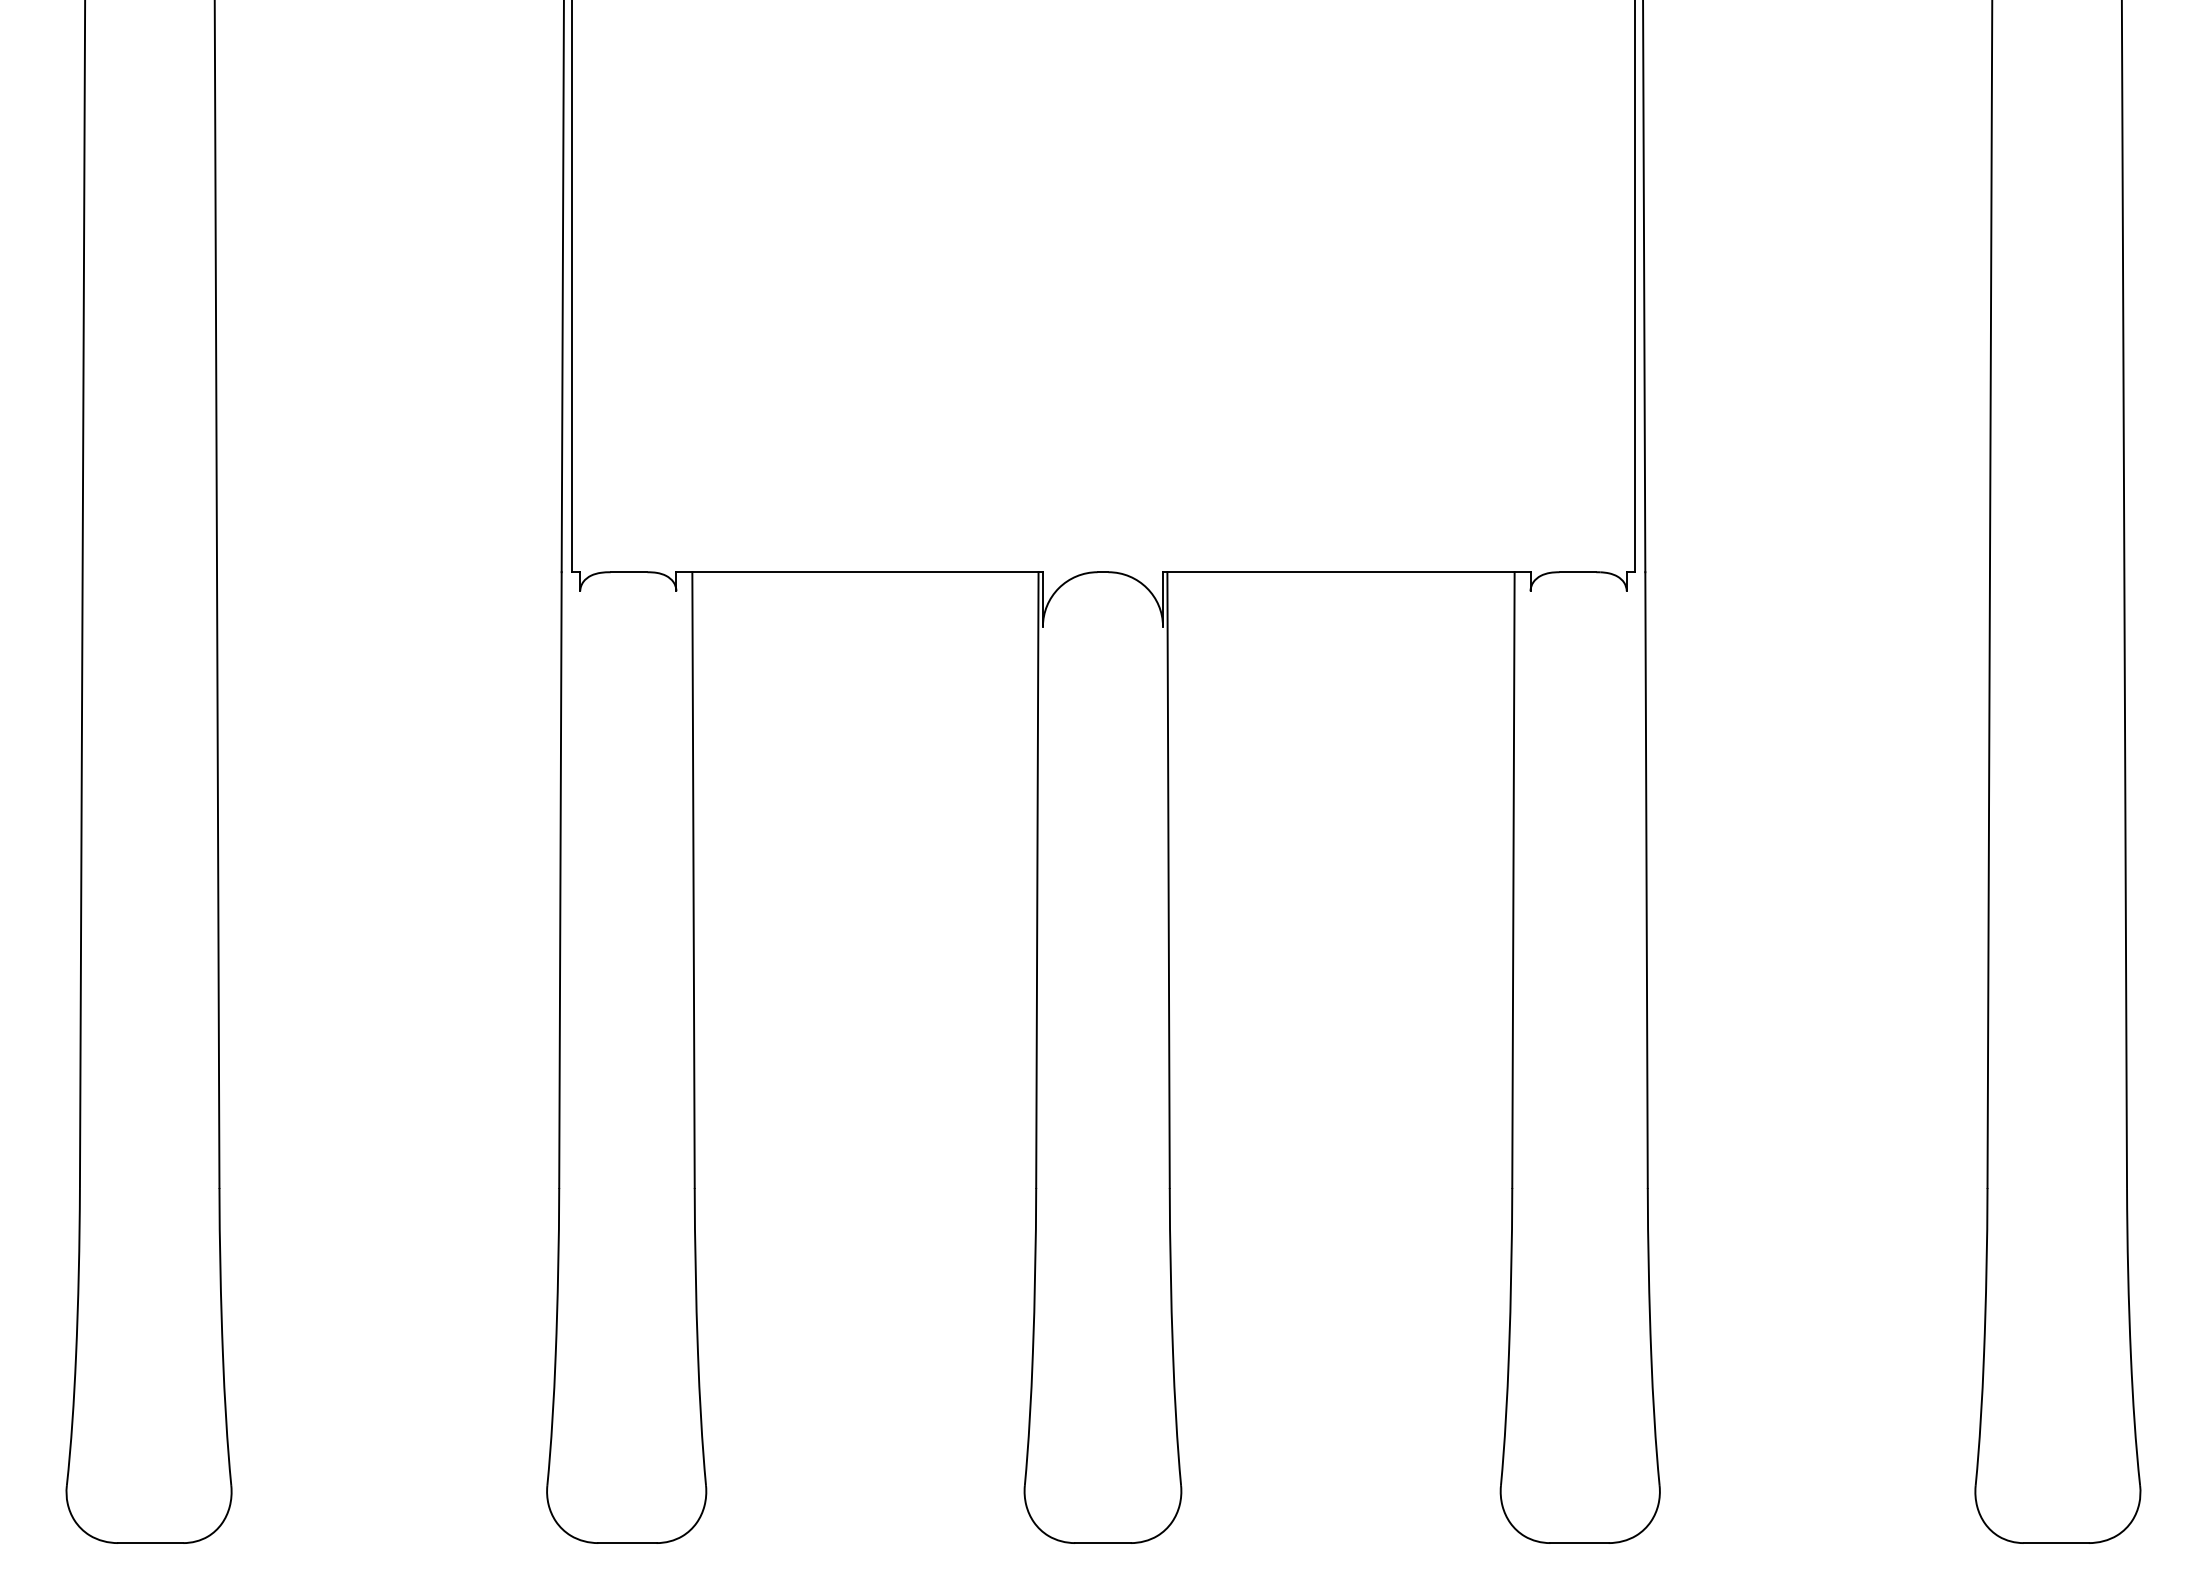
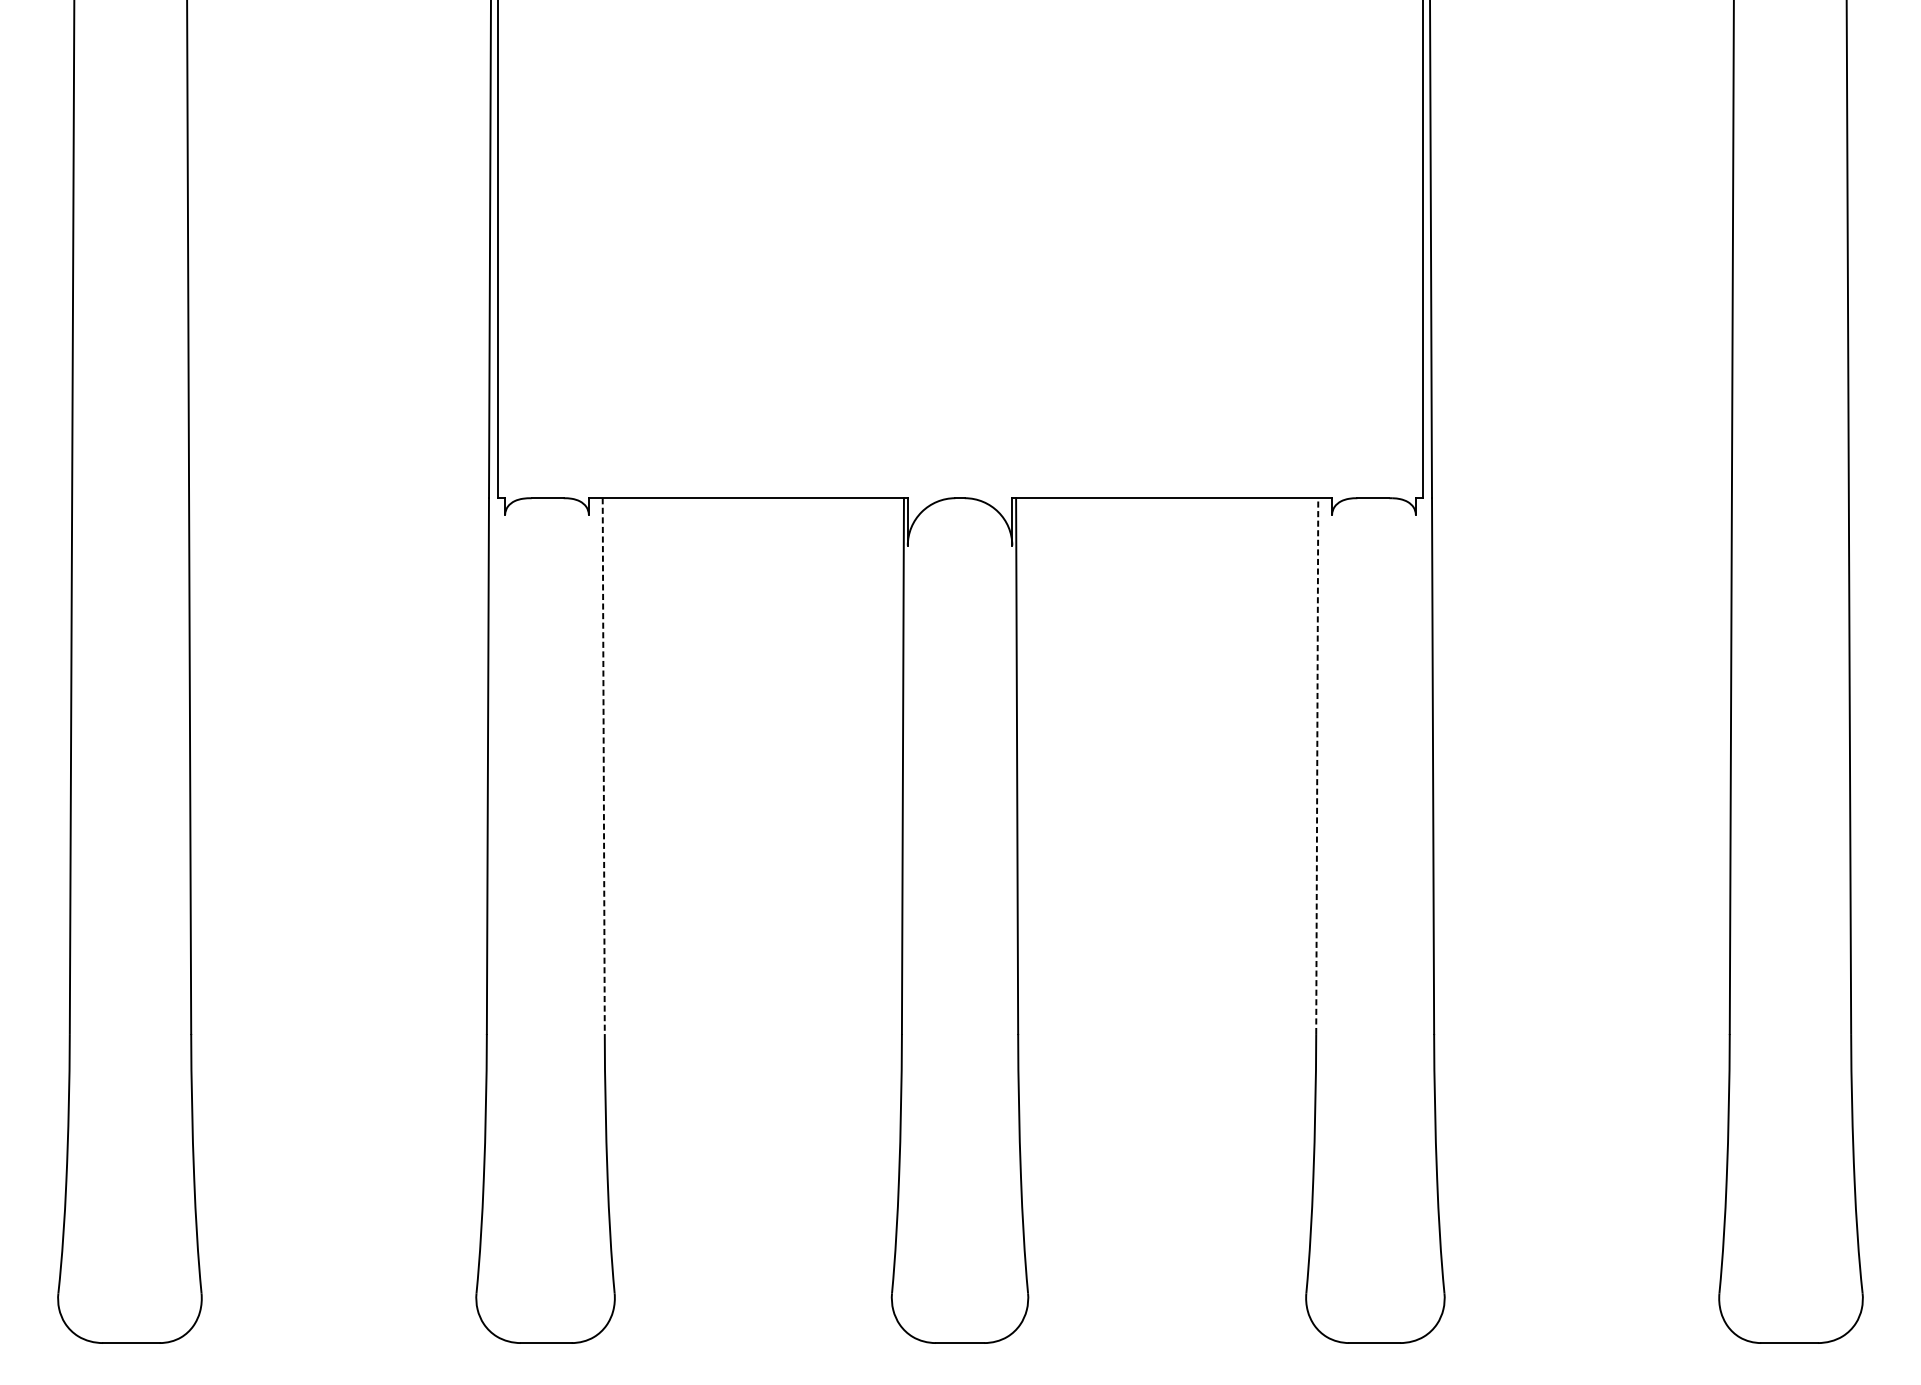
line: (693, 880) -> (603, 766), solid -> dashed
line: (1513, 880) -> (1317, 766), solid -> dashed

